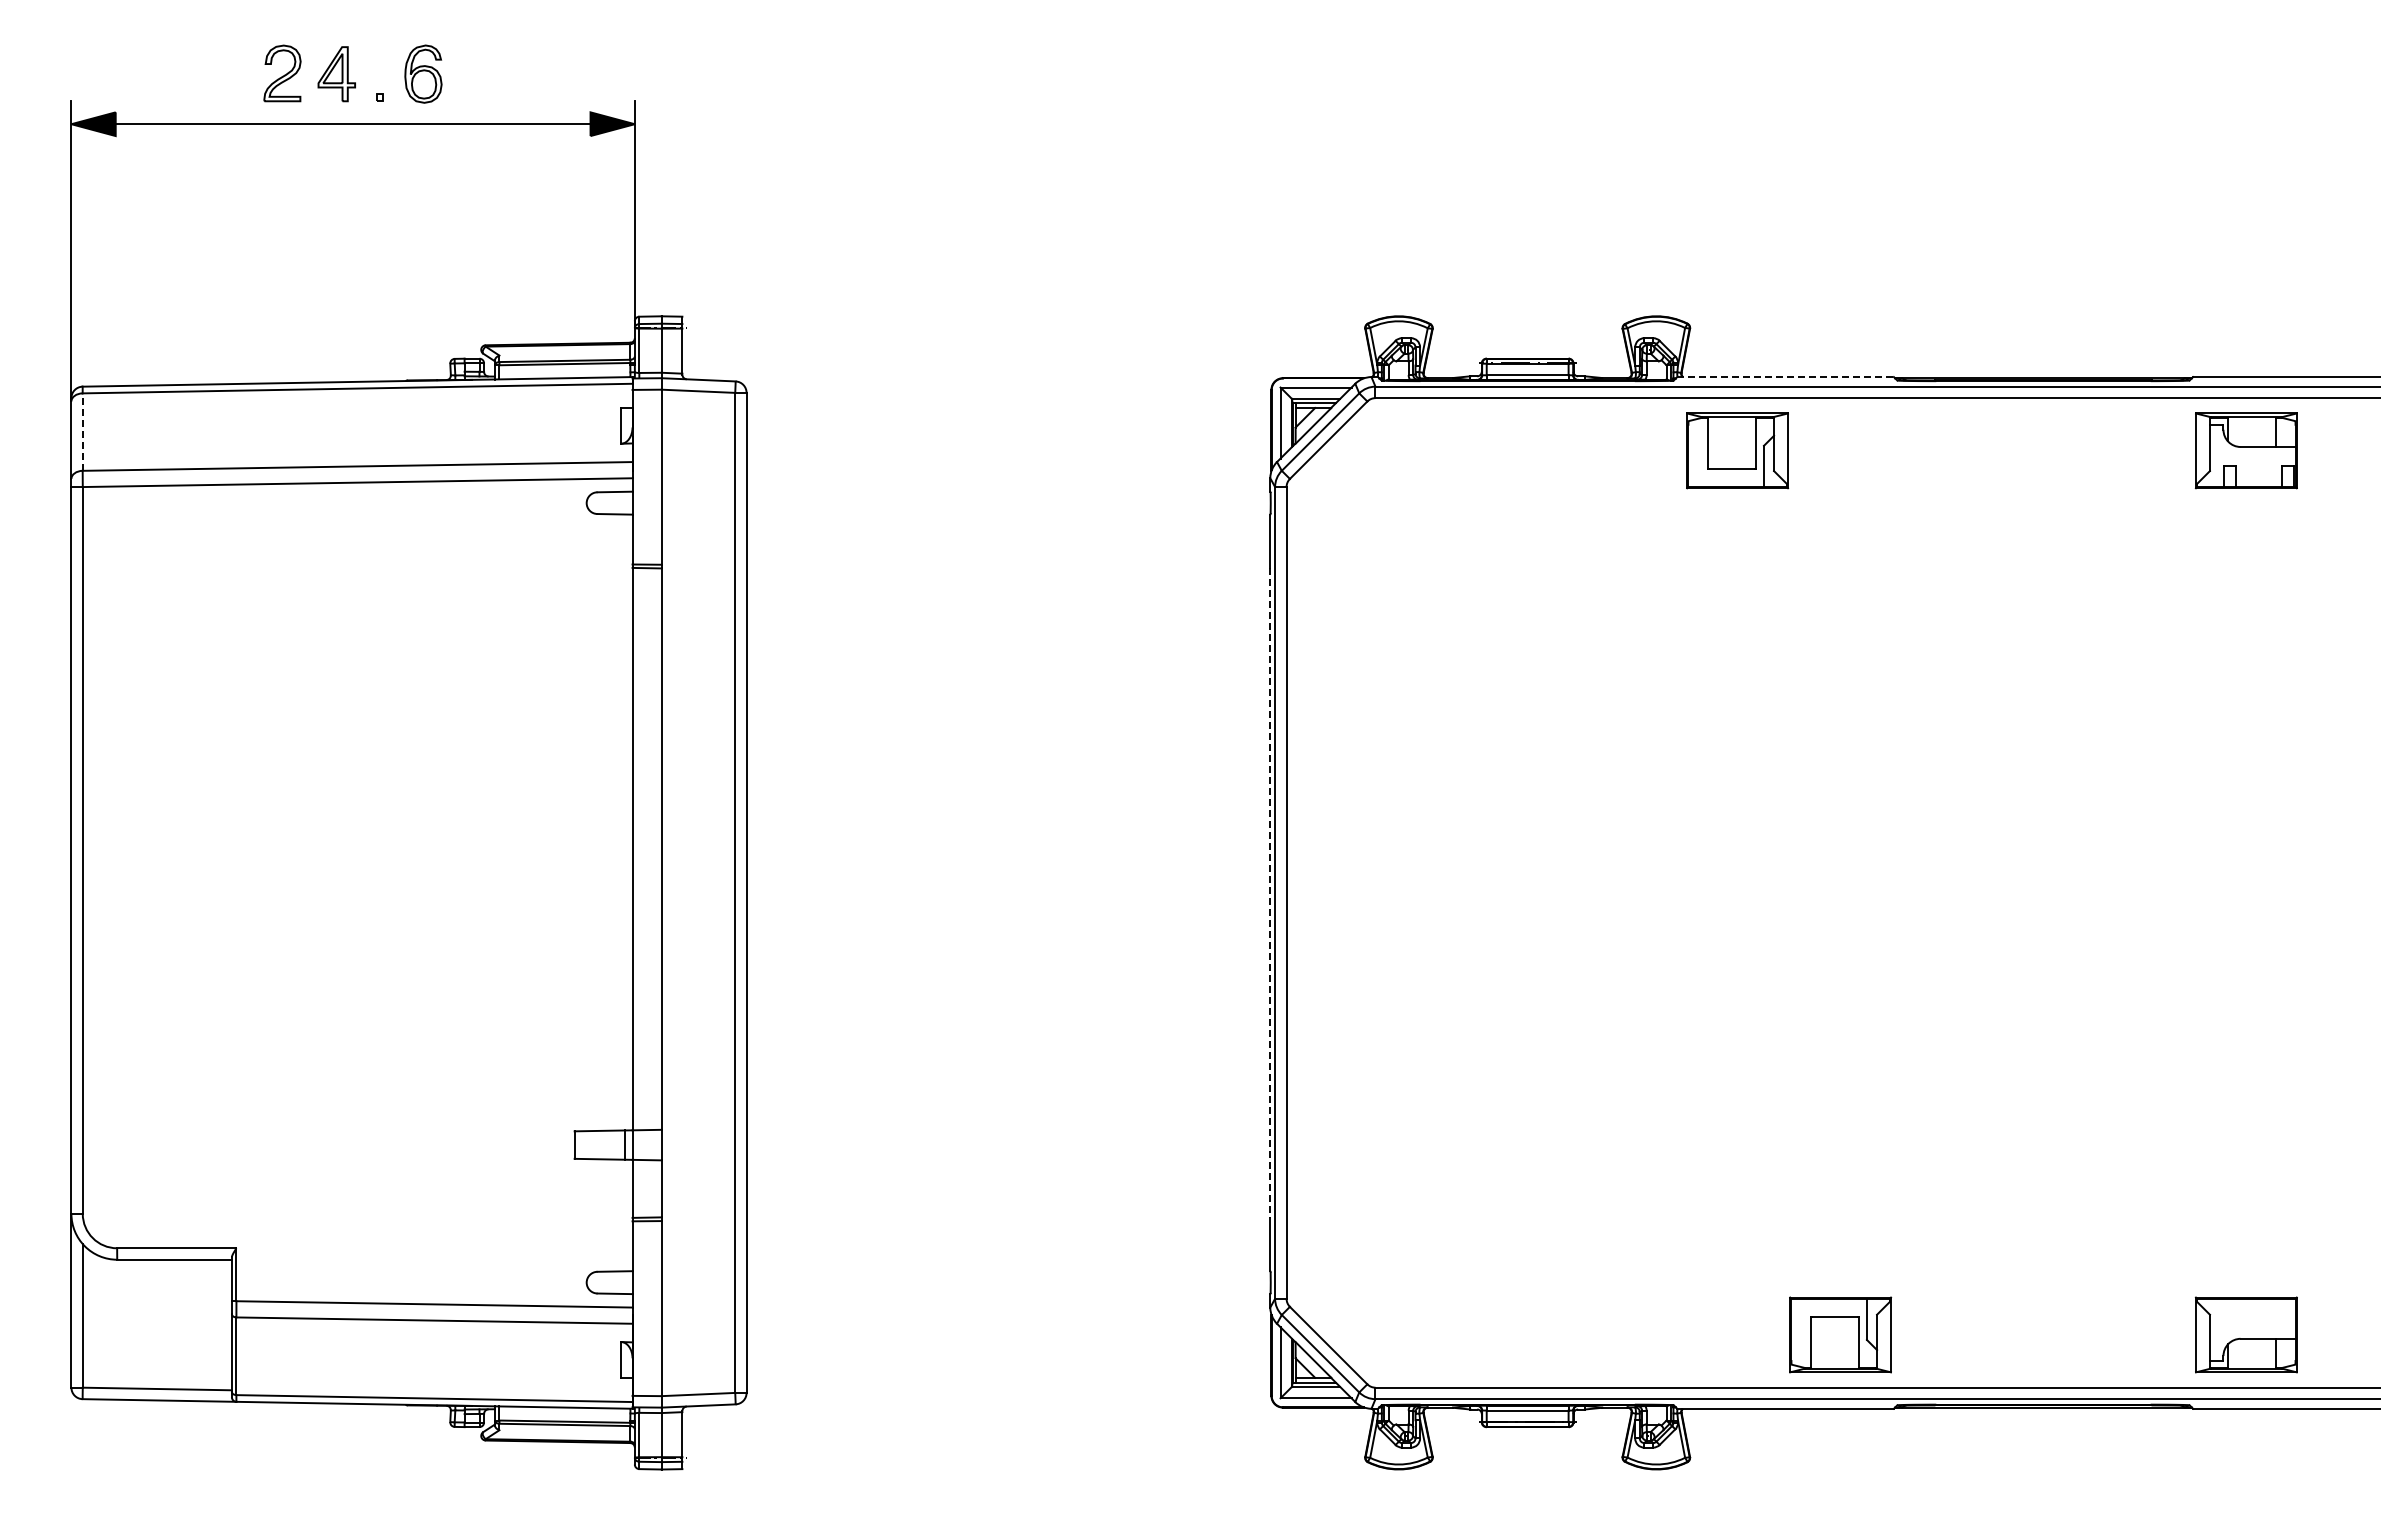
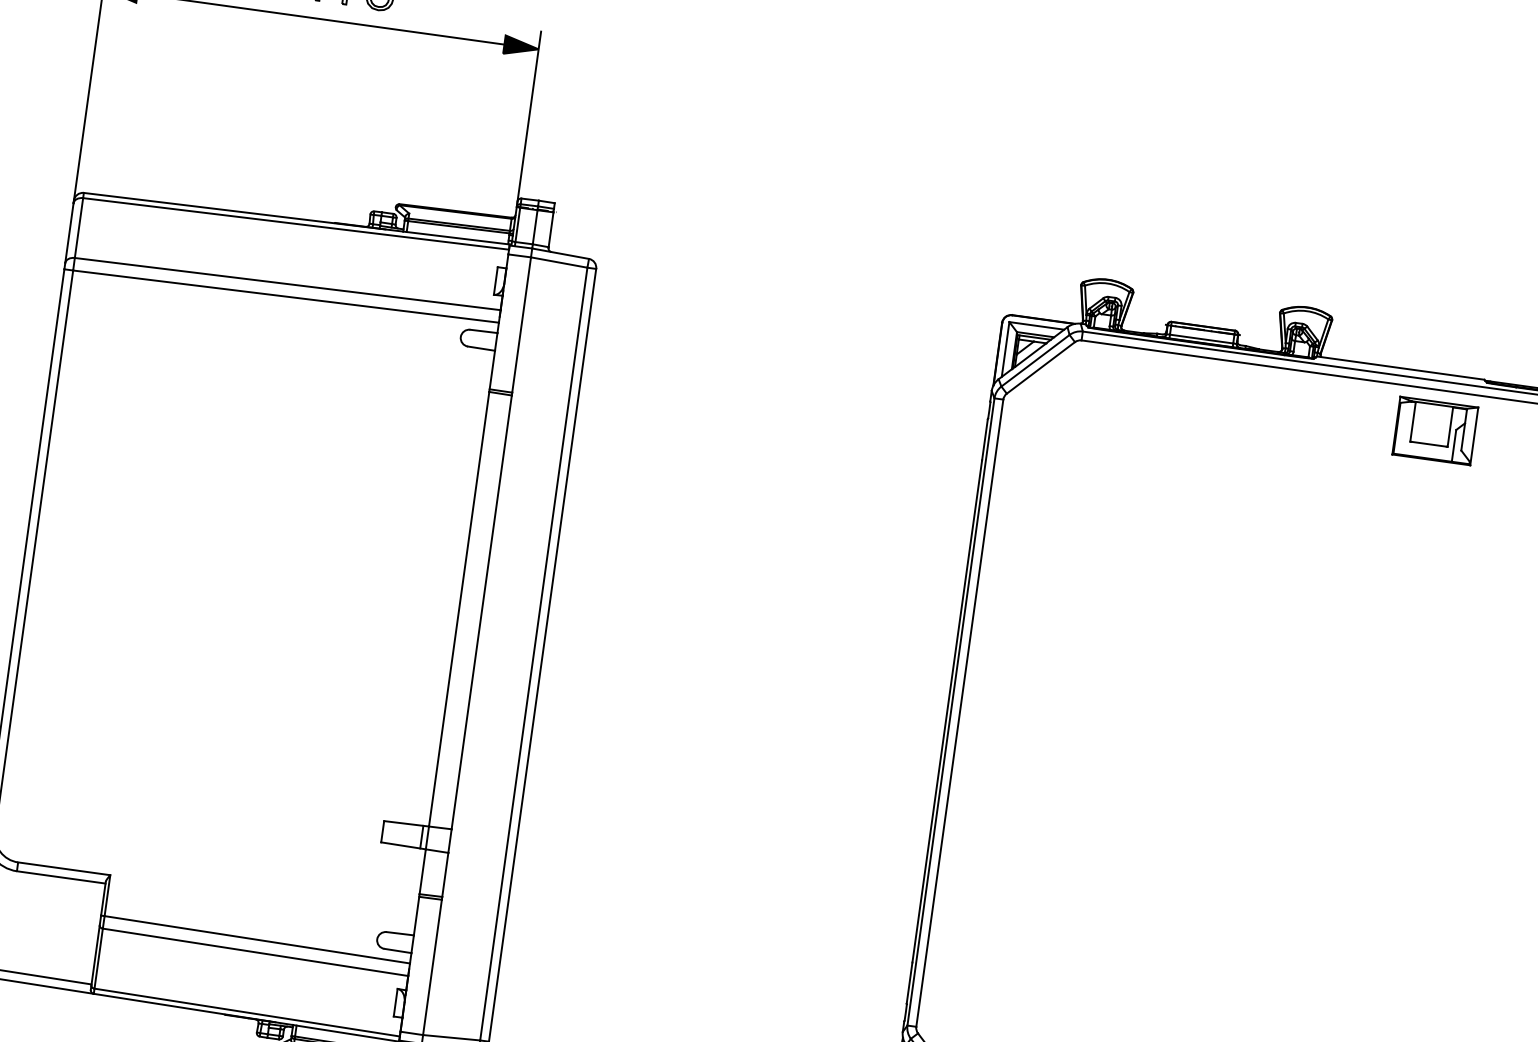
line: (1786, 377) -> (1401, 368), dashed -> solid
line: (82, 432) -> (78, 228), dashed -> solid
part: (1737, 450) -> (1435, 430), moved
line: (1270, 892) -> (947, 711), dashed -> solid

